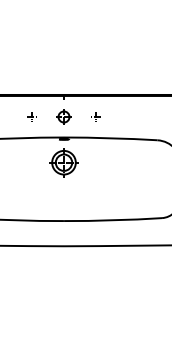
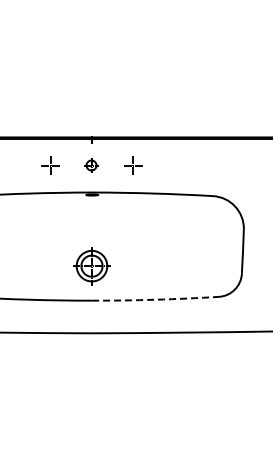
part: (62, 115) -> (90, 164), size x0.7
part: (32, 116) -> (51, 165), size x1.6
part: (95, 116) -> (132, 165), size x1.6
part: (63, 162) -> (91, 266), moved
arc: (113, 220) -> (155, 299), solid -> dashed

